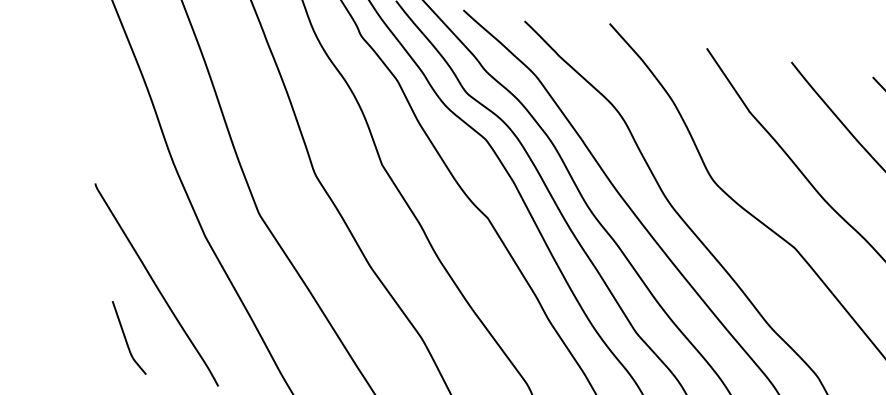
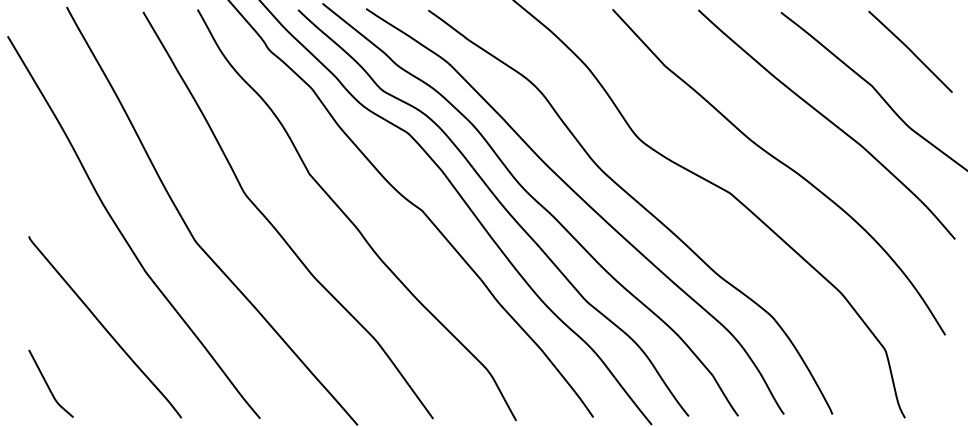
curve: (126, 338) -> (48, 384), moved

